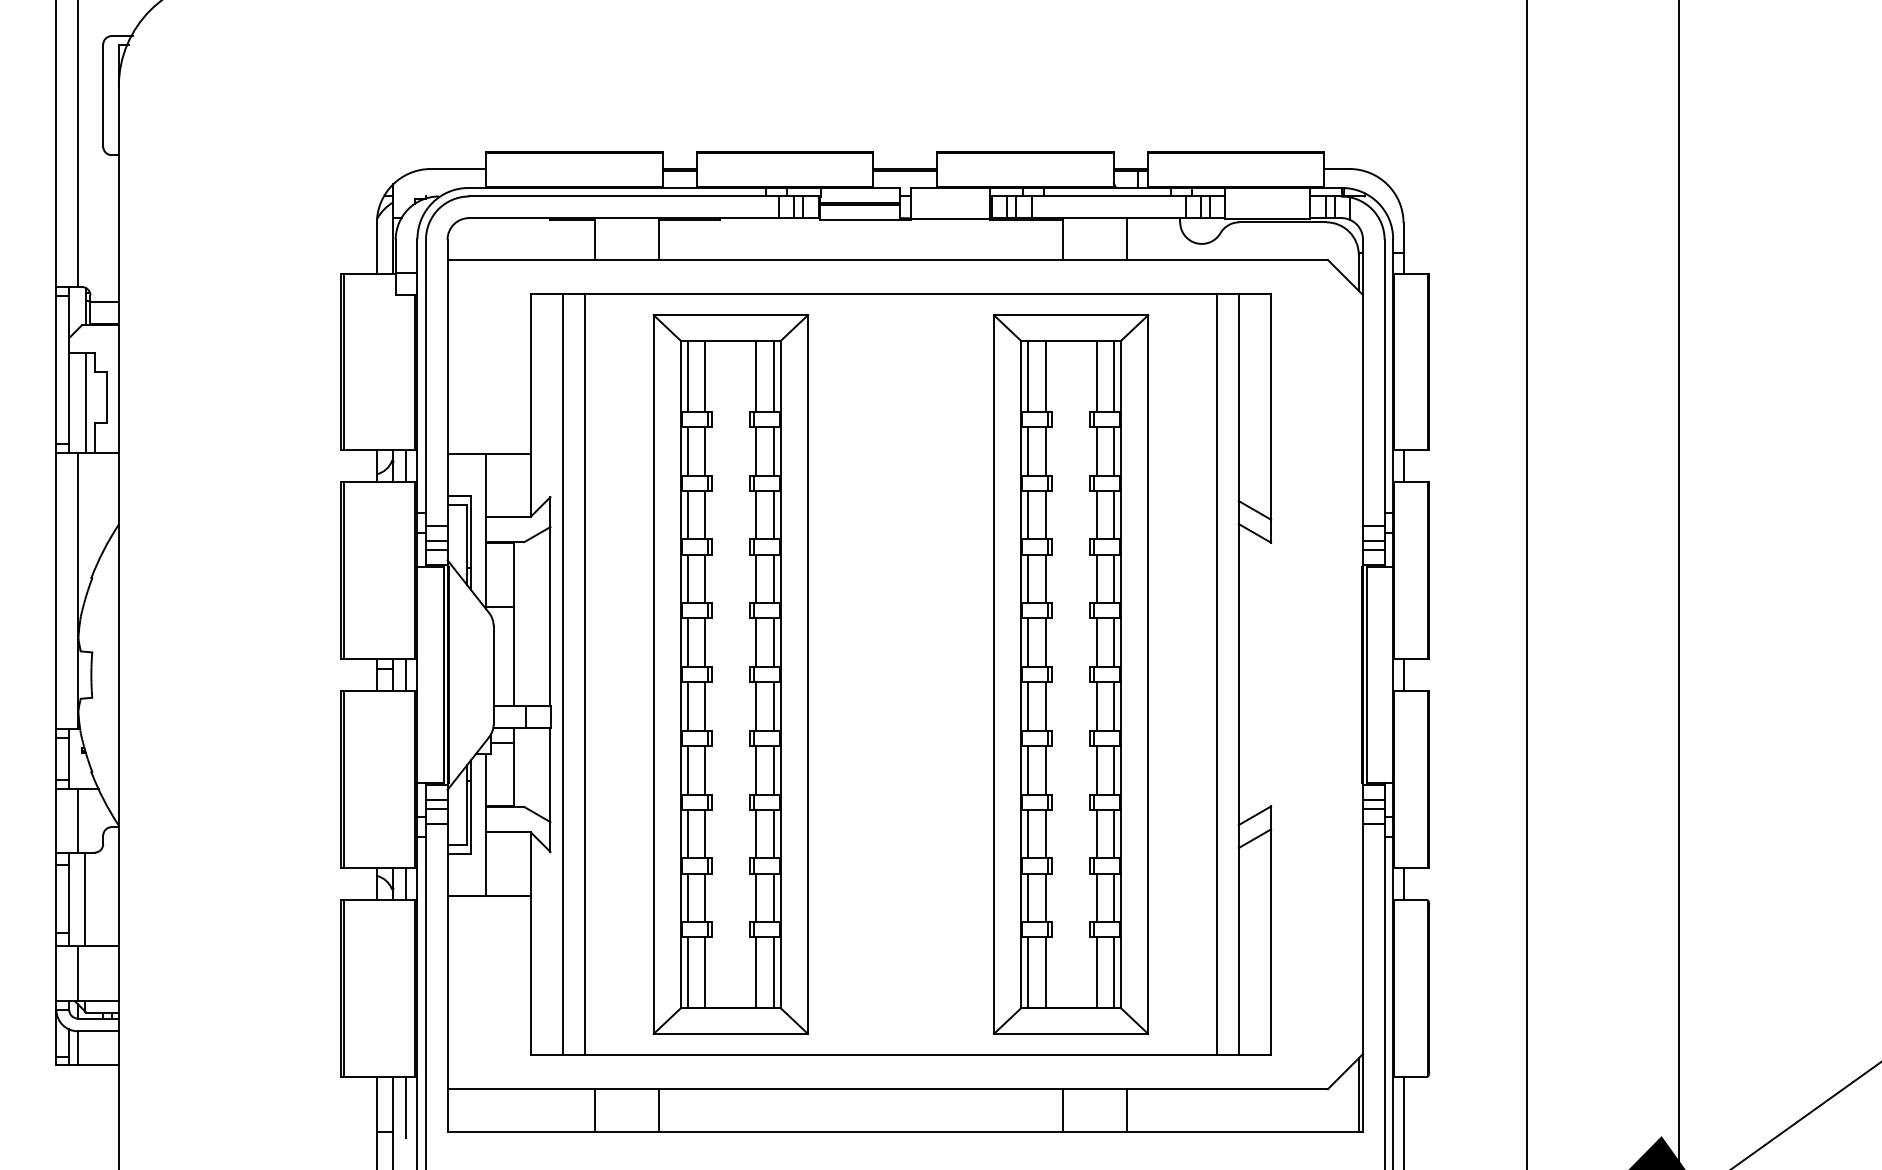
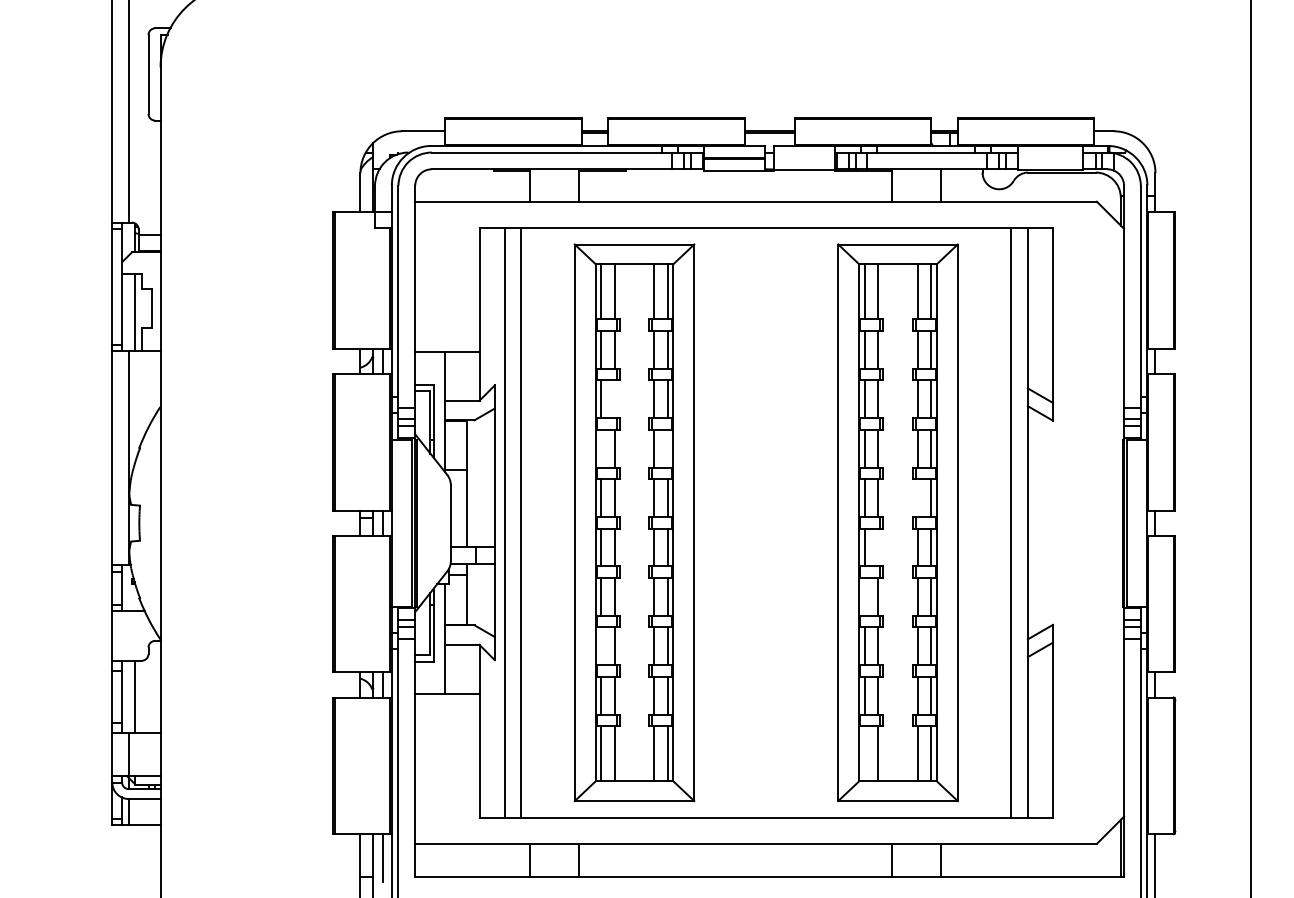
line: (705, 514) -> (614, 398), removed
line: (688, 578) -> (601, 448), removed
line: (773, 578) -> (667, 448), removed
line: (1096, 642) -> (917, 497), removed
line: (1045, 706) -> (878, 547), removed
line: (1028, 769) -> (865, 596), removed
line: (77, 820) -> (128, 635), removed
line: (688, 833) -> (601, 645), removed
line: (1028, 972) -> (865, 753), removed

